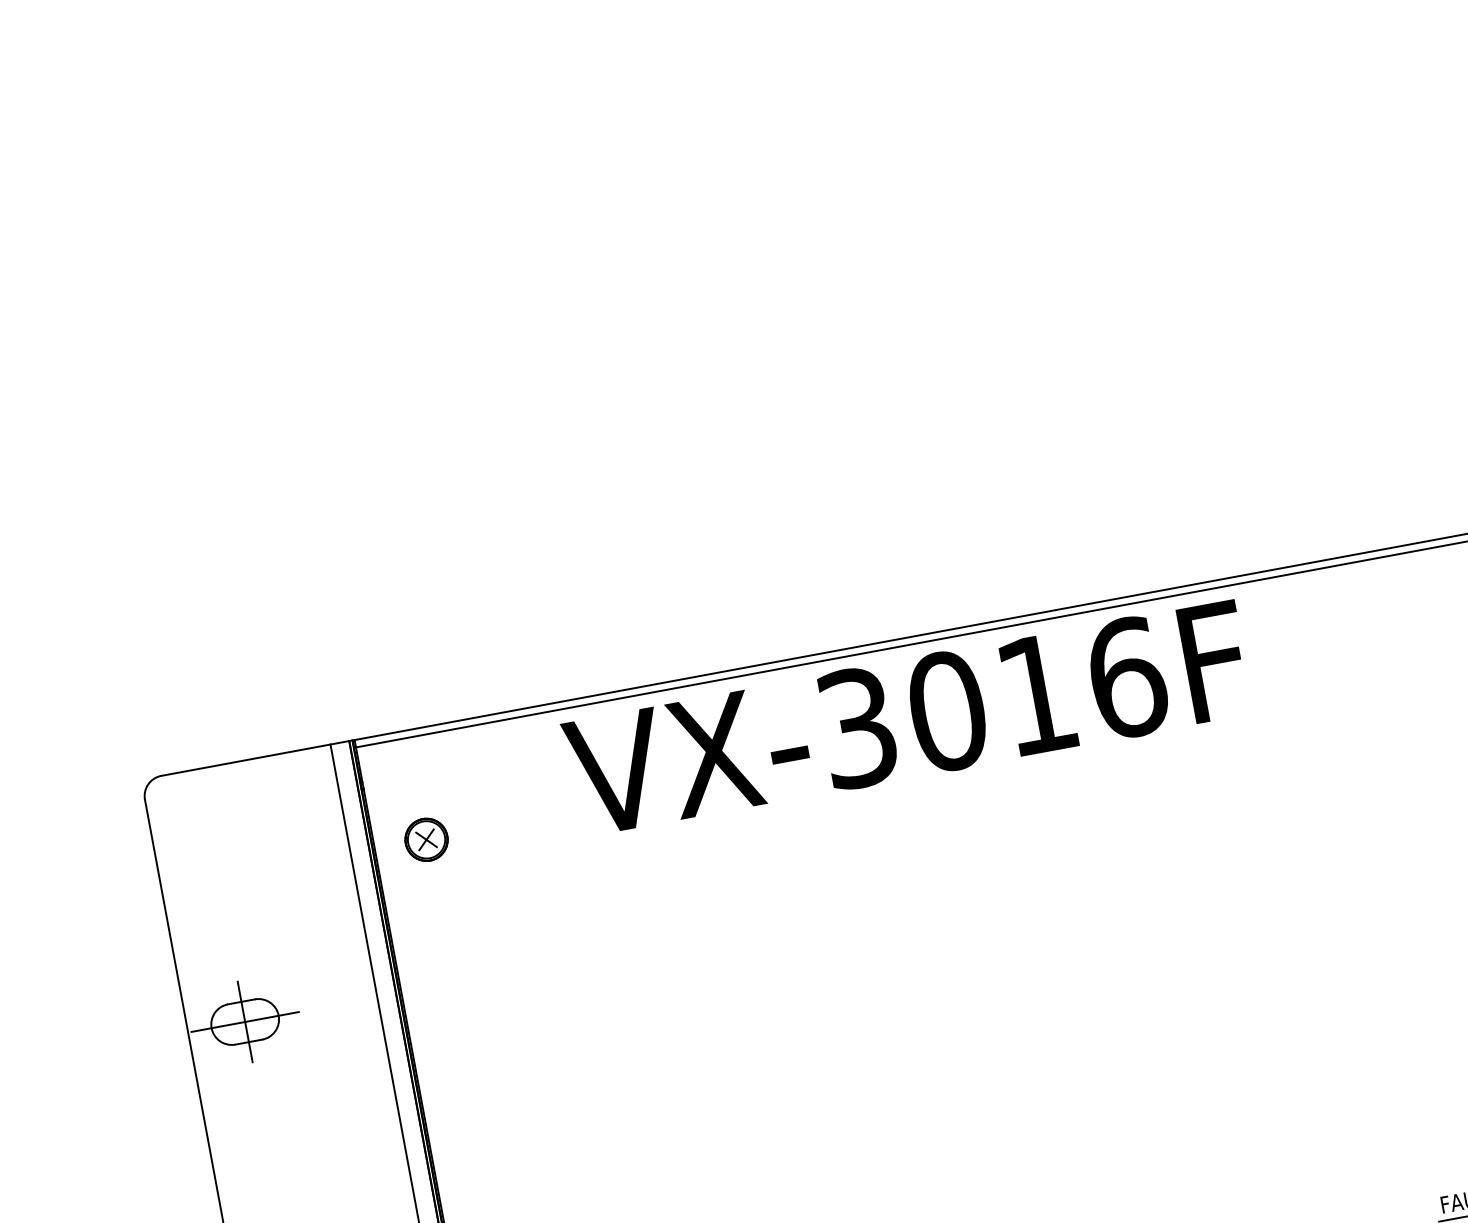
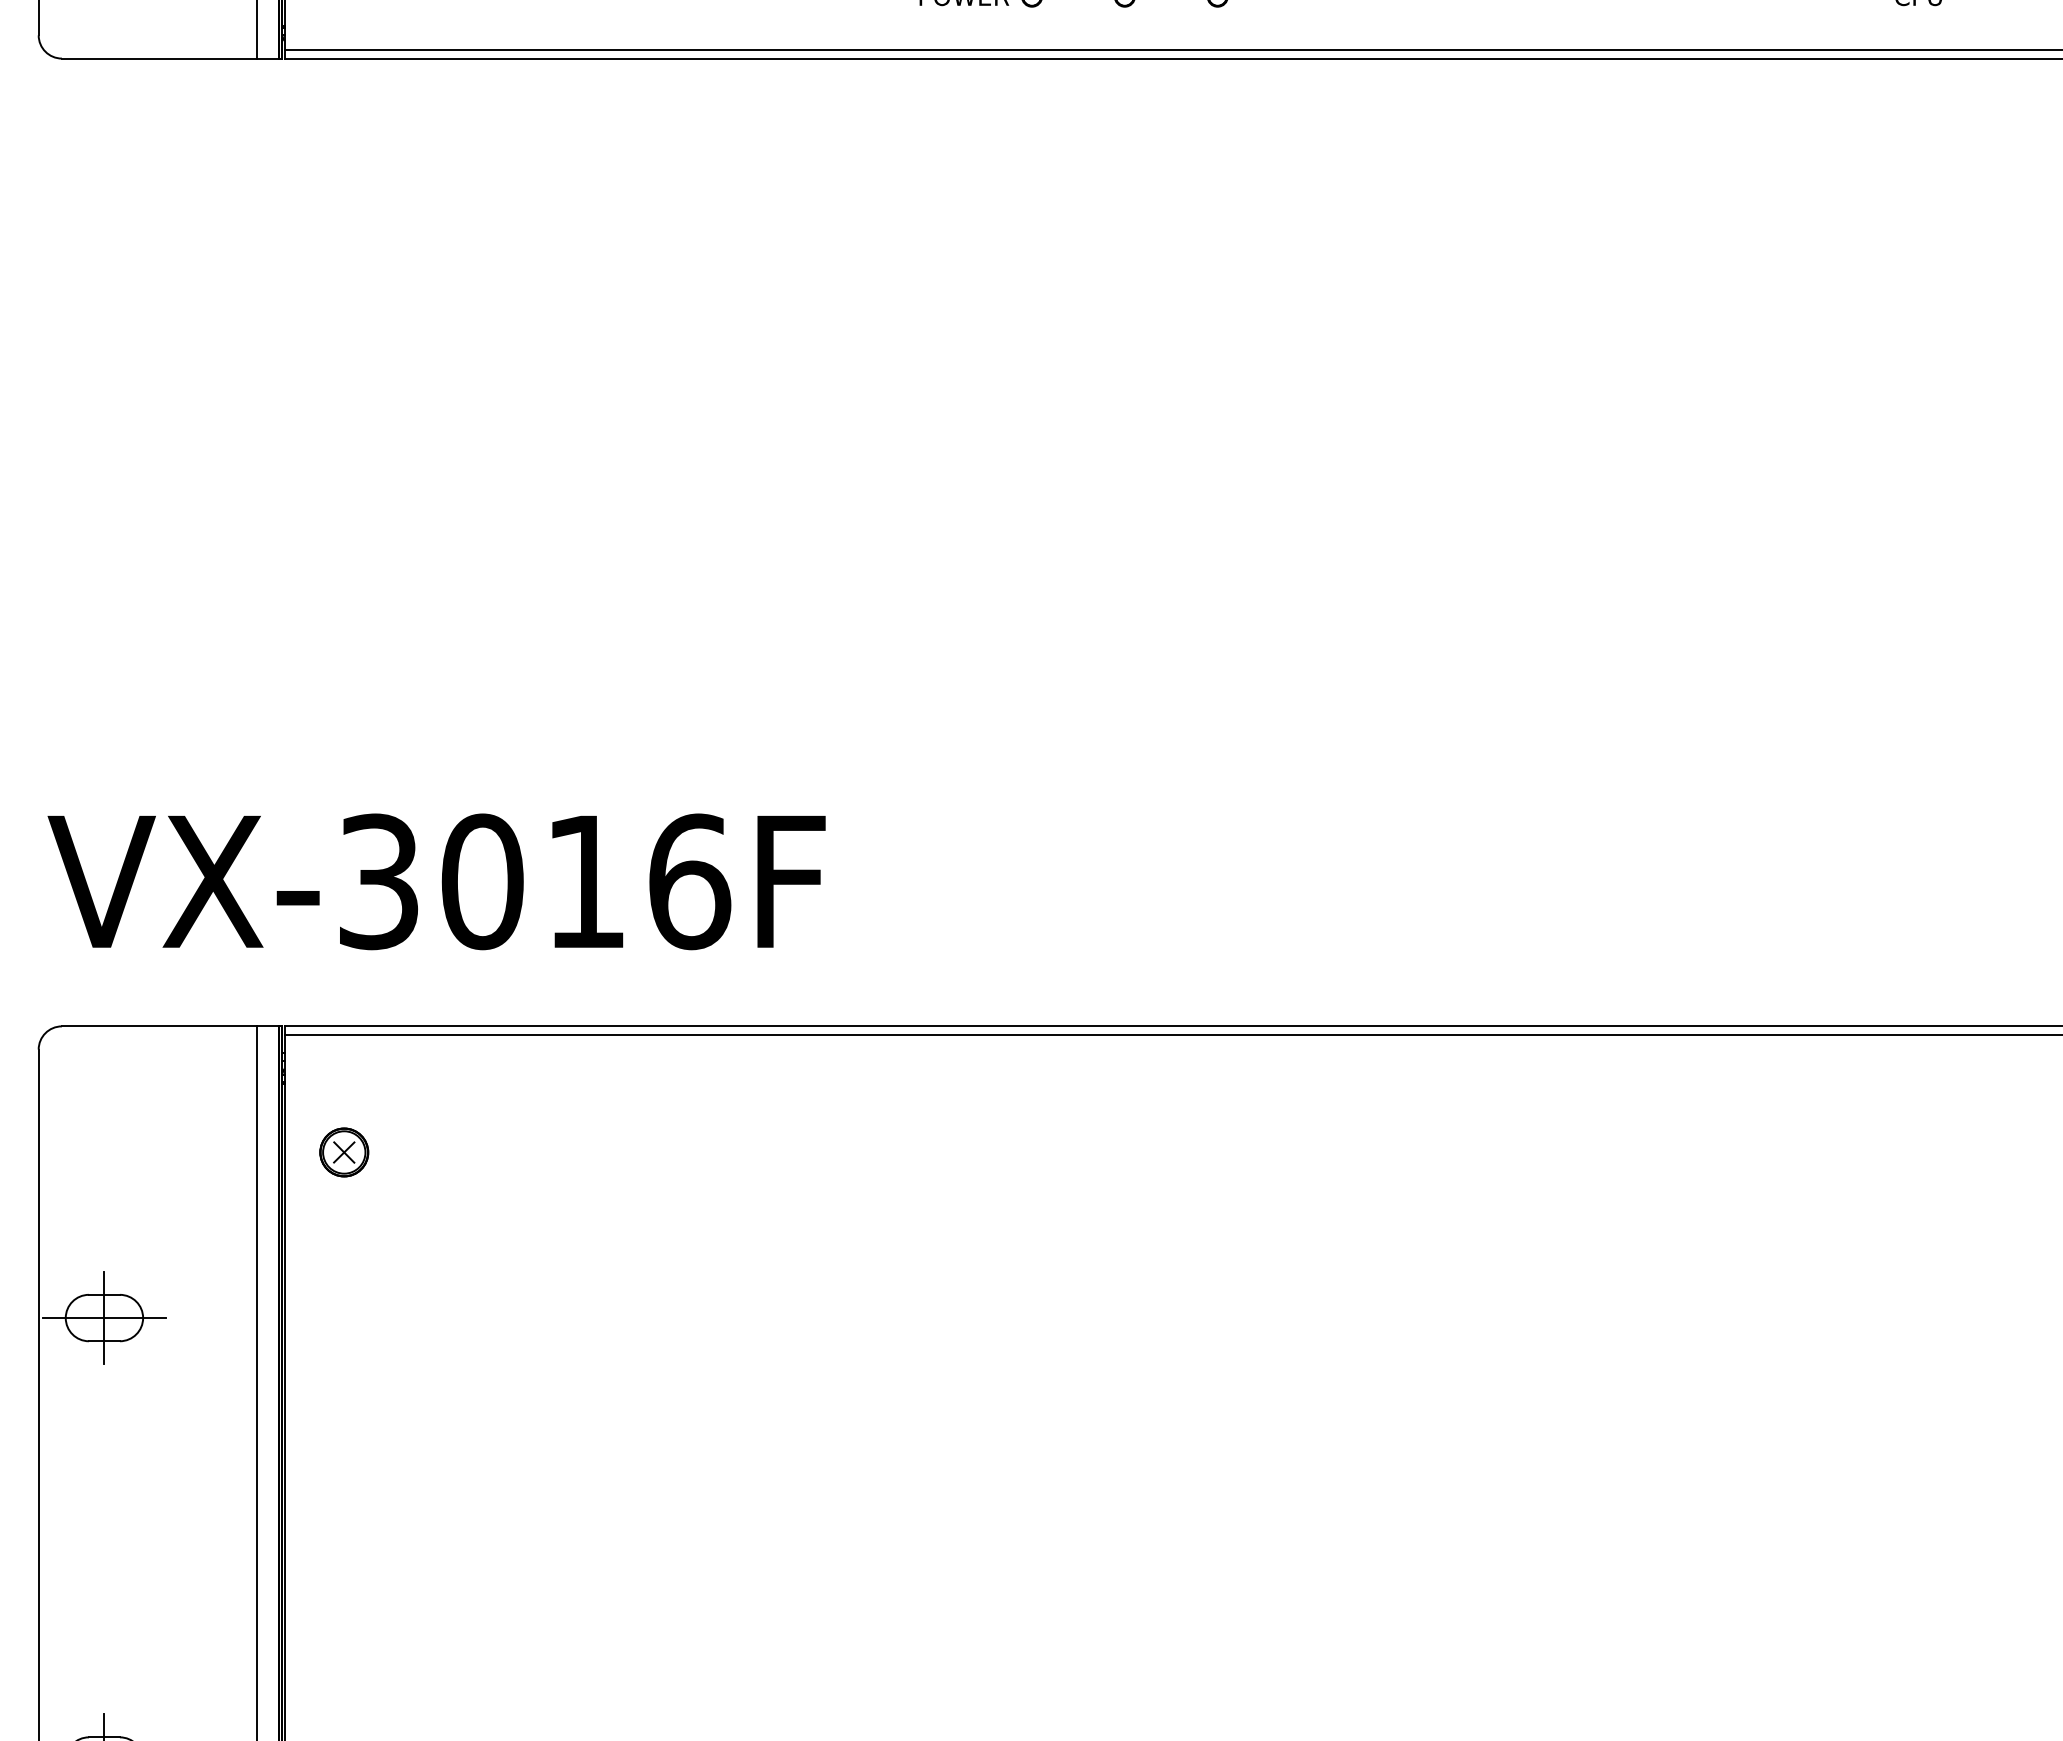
text: (907, 718) -> (436, 881), moved

